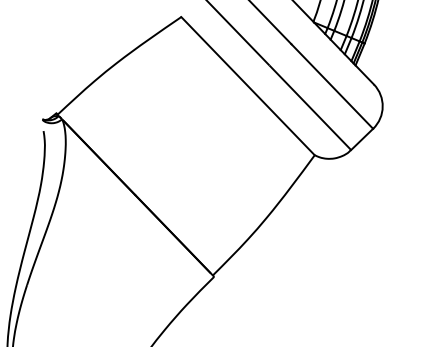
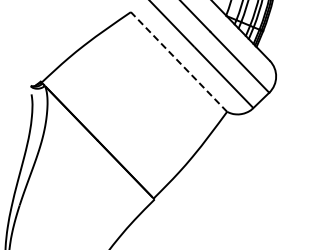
line: (247, 85) -> (178, 61), solid -> dashed

